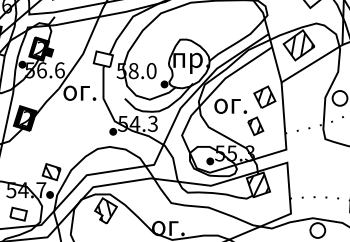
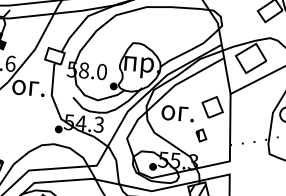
hatch: (298, 44) -> (250, 57), removed
hatch: (264, 97) -> (212, 107), removed
part: (255, 125) -> (201, 134), size x0.7

